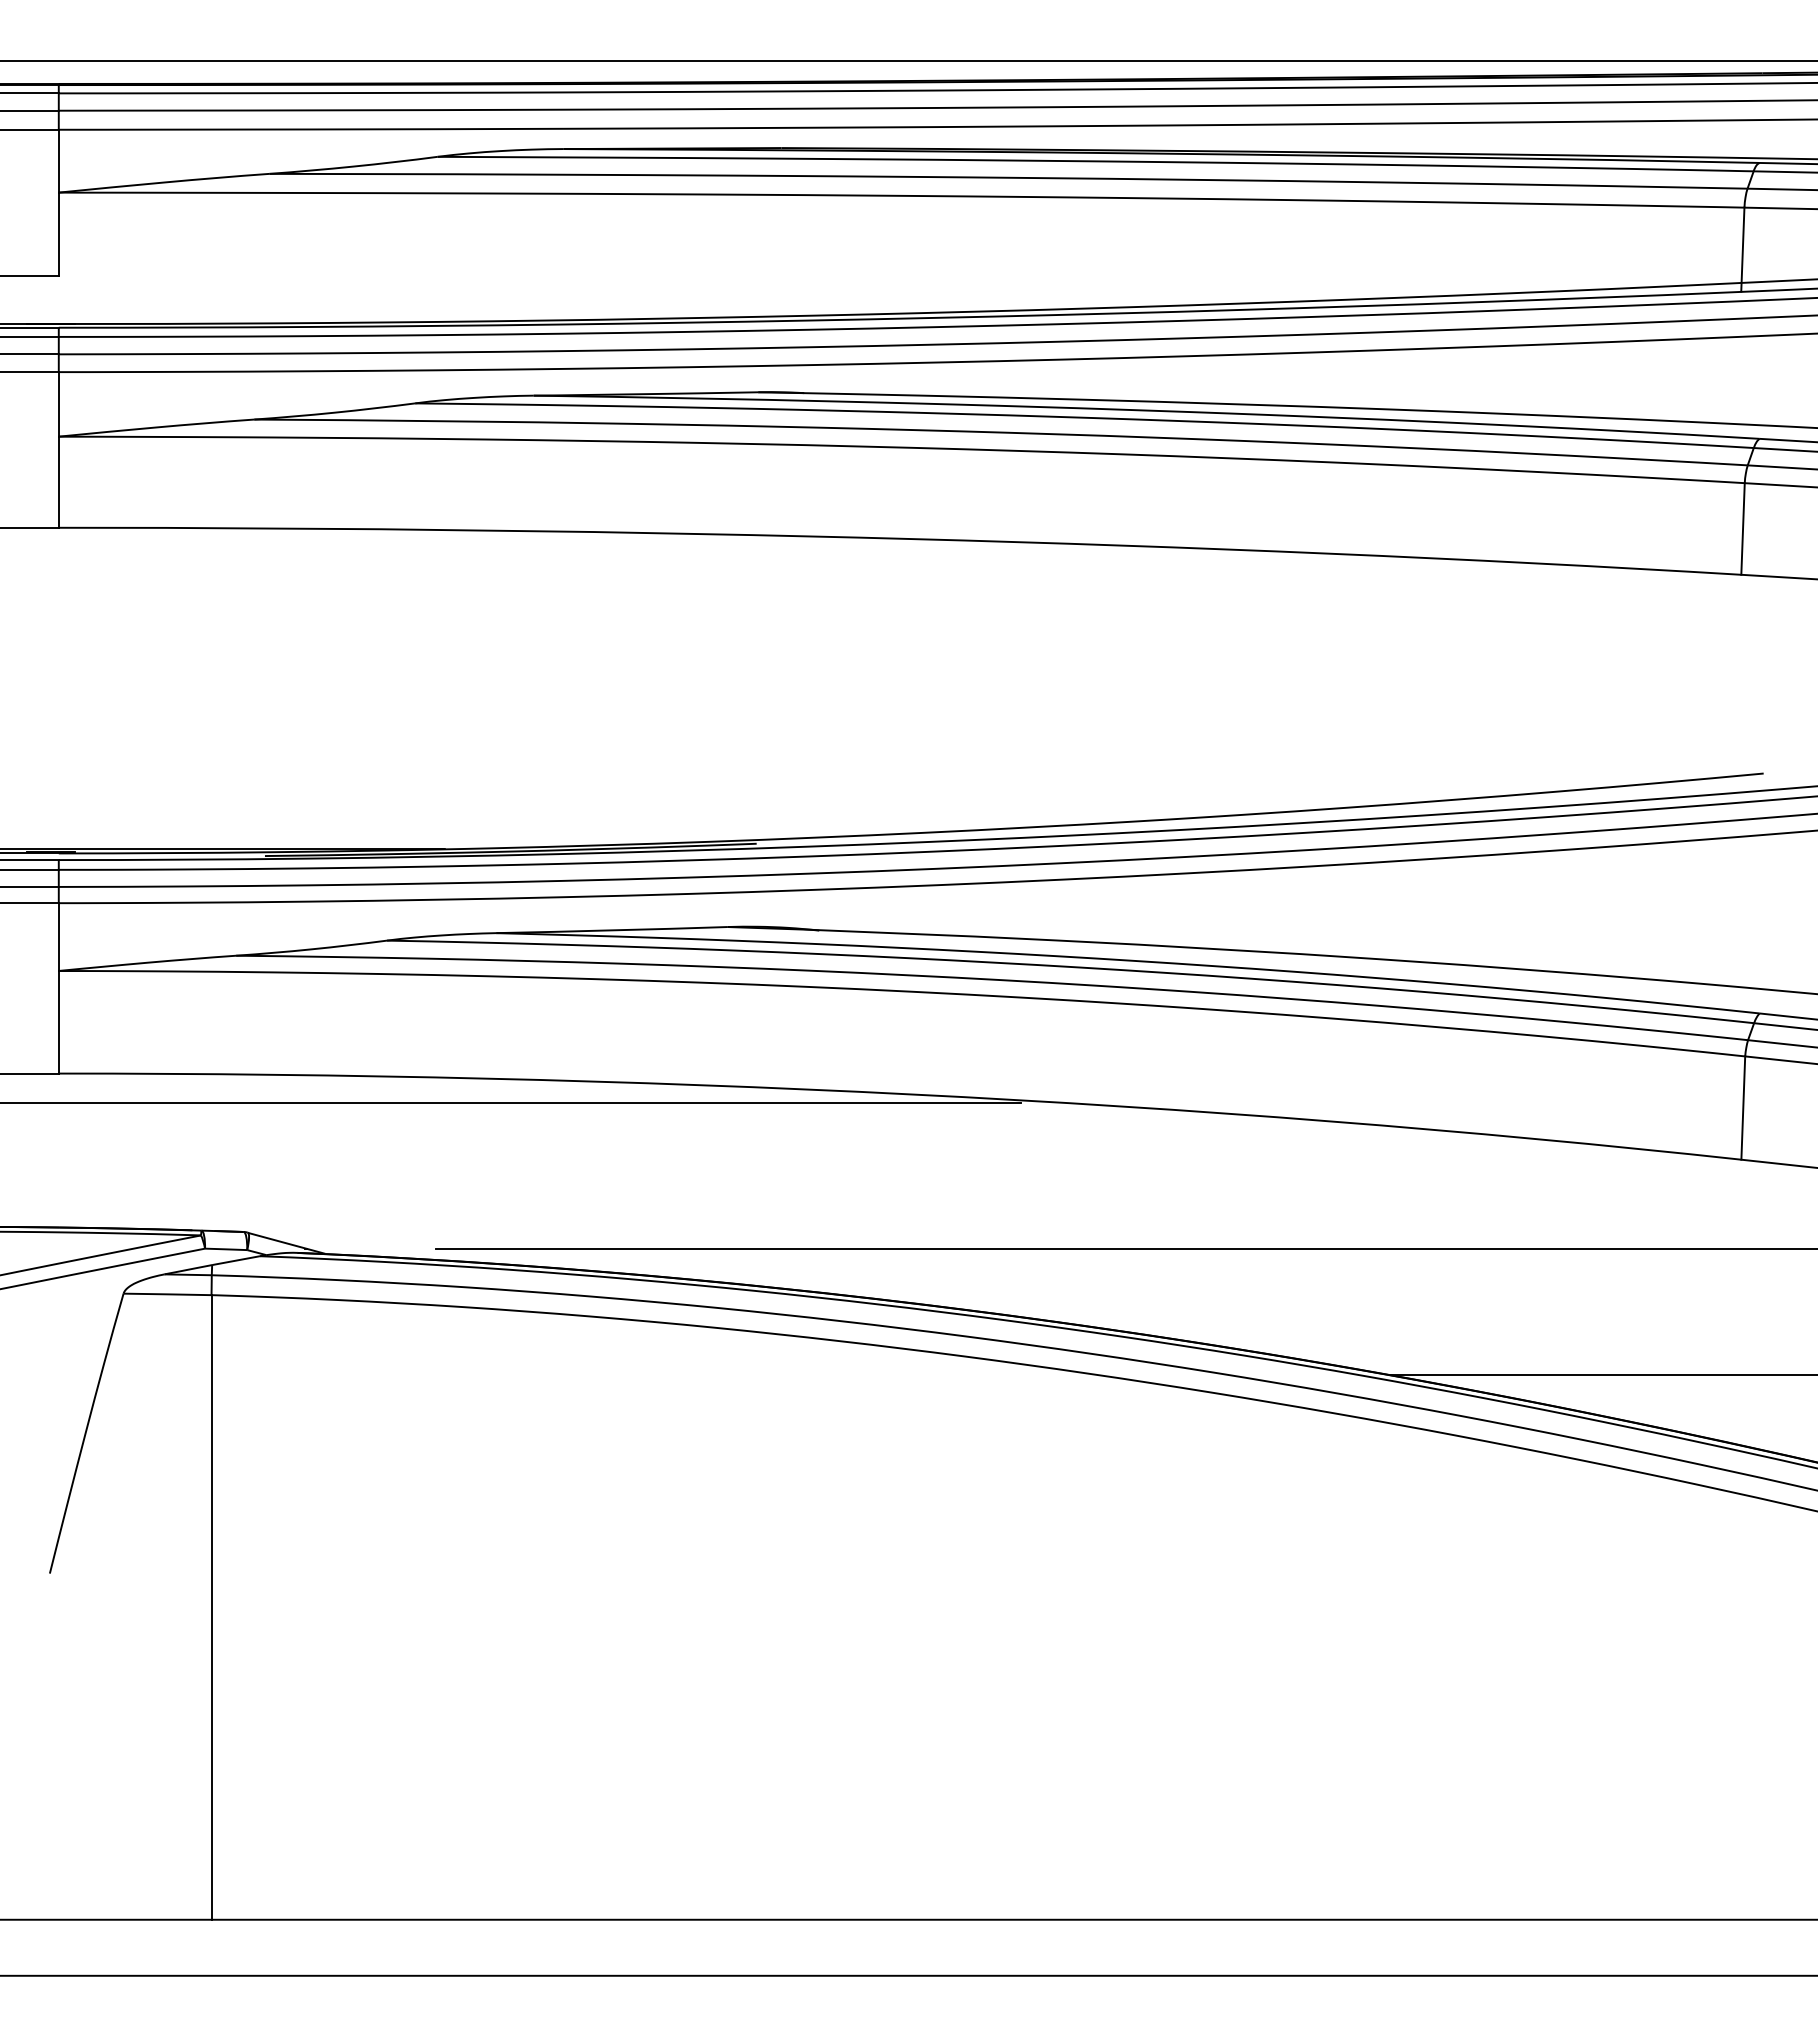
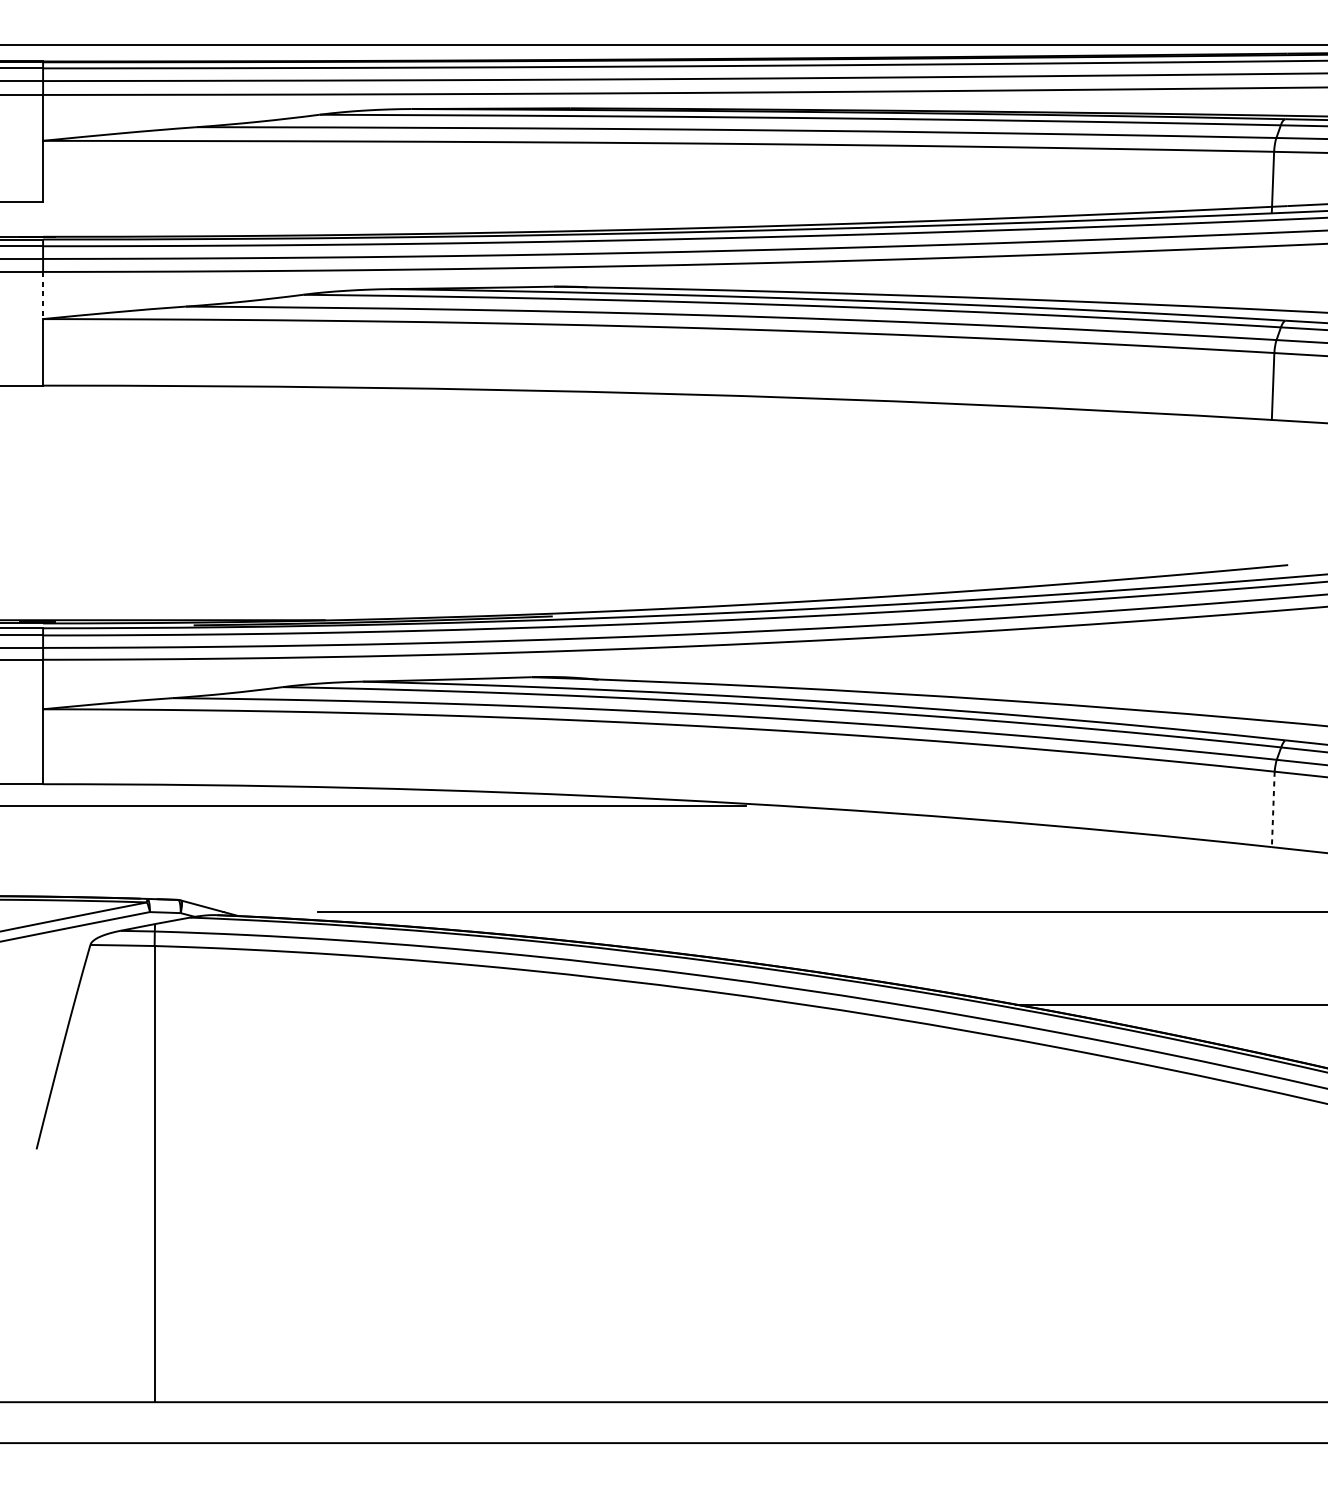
line: (58, 404) -> (42, 295), solid -> dashed
line: (1743, 1108) -> (1273, 809), solid -> dashed

